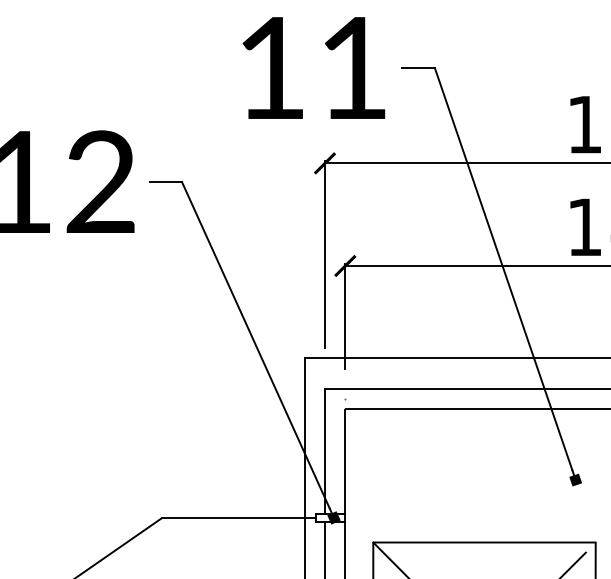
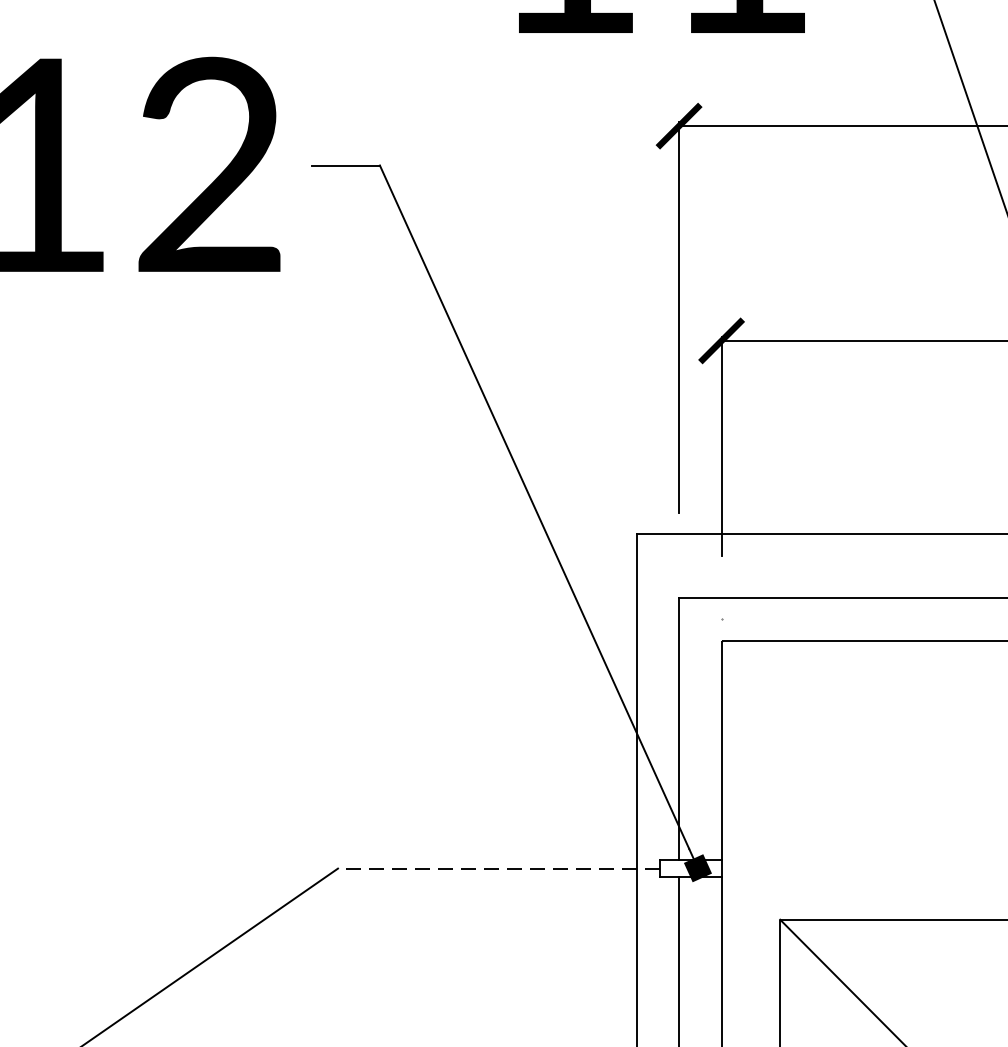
line: (238, 518) -> (498, 869), solid -> dashed

